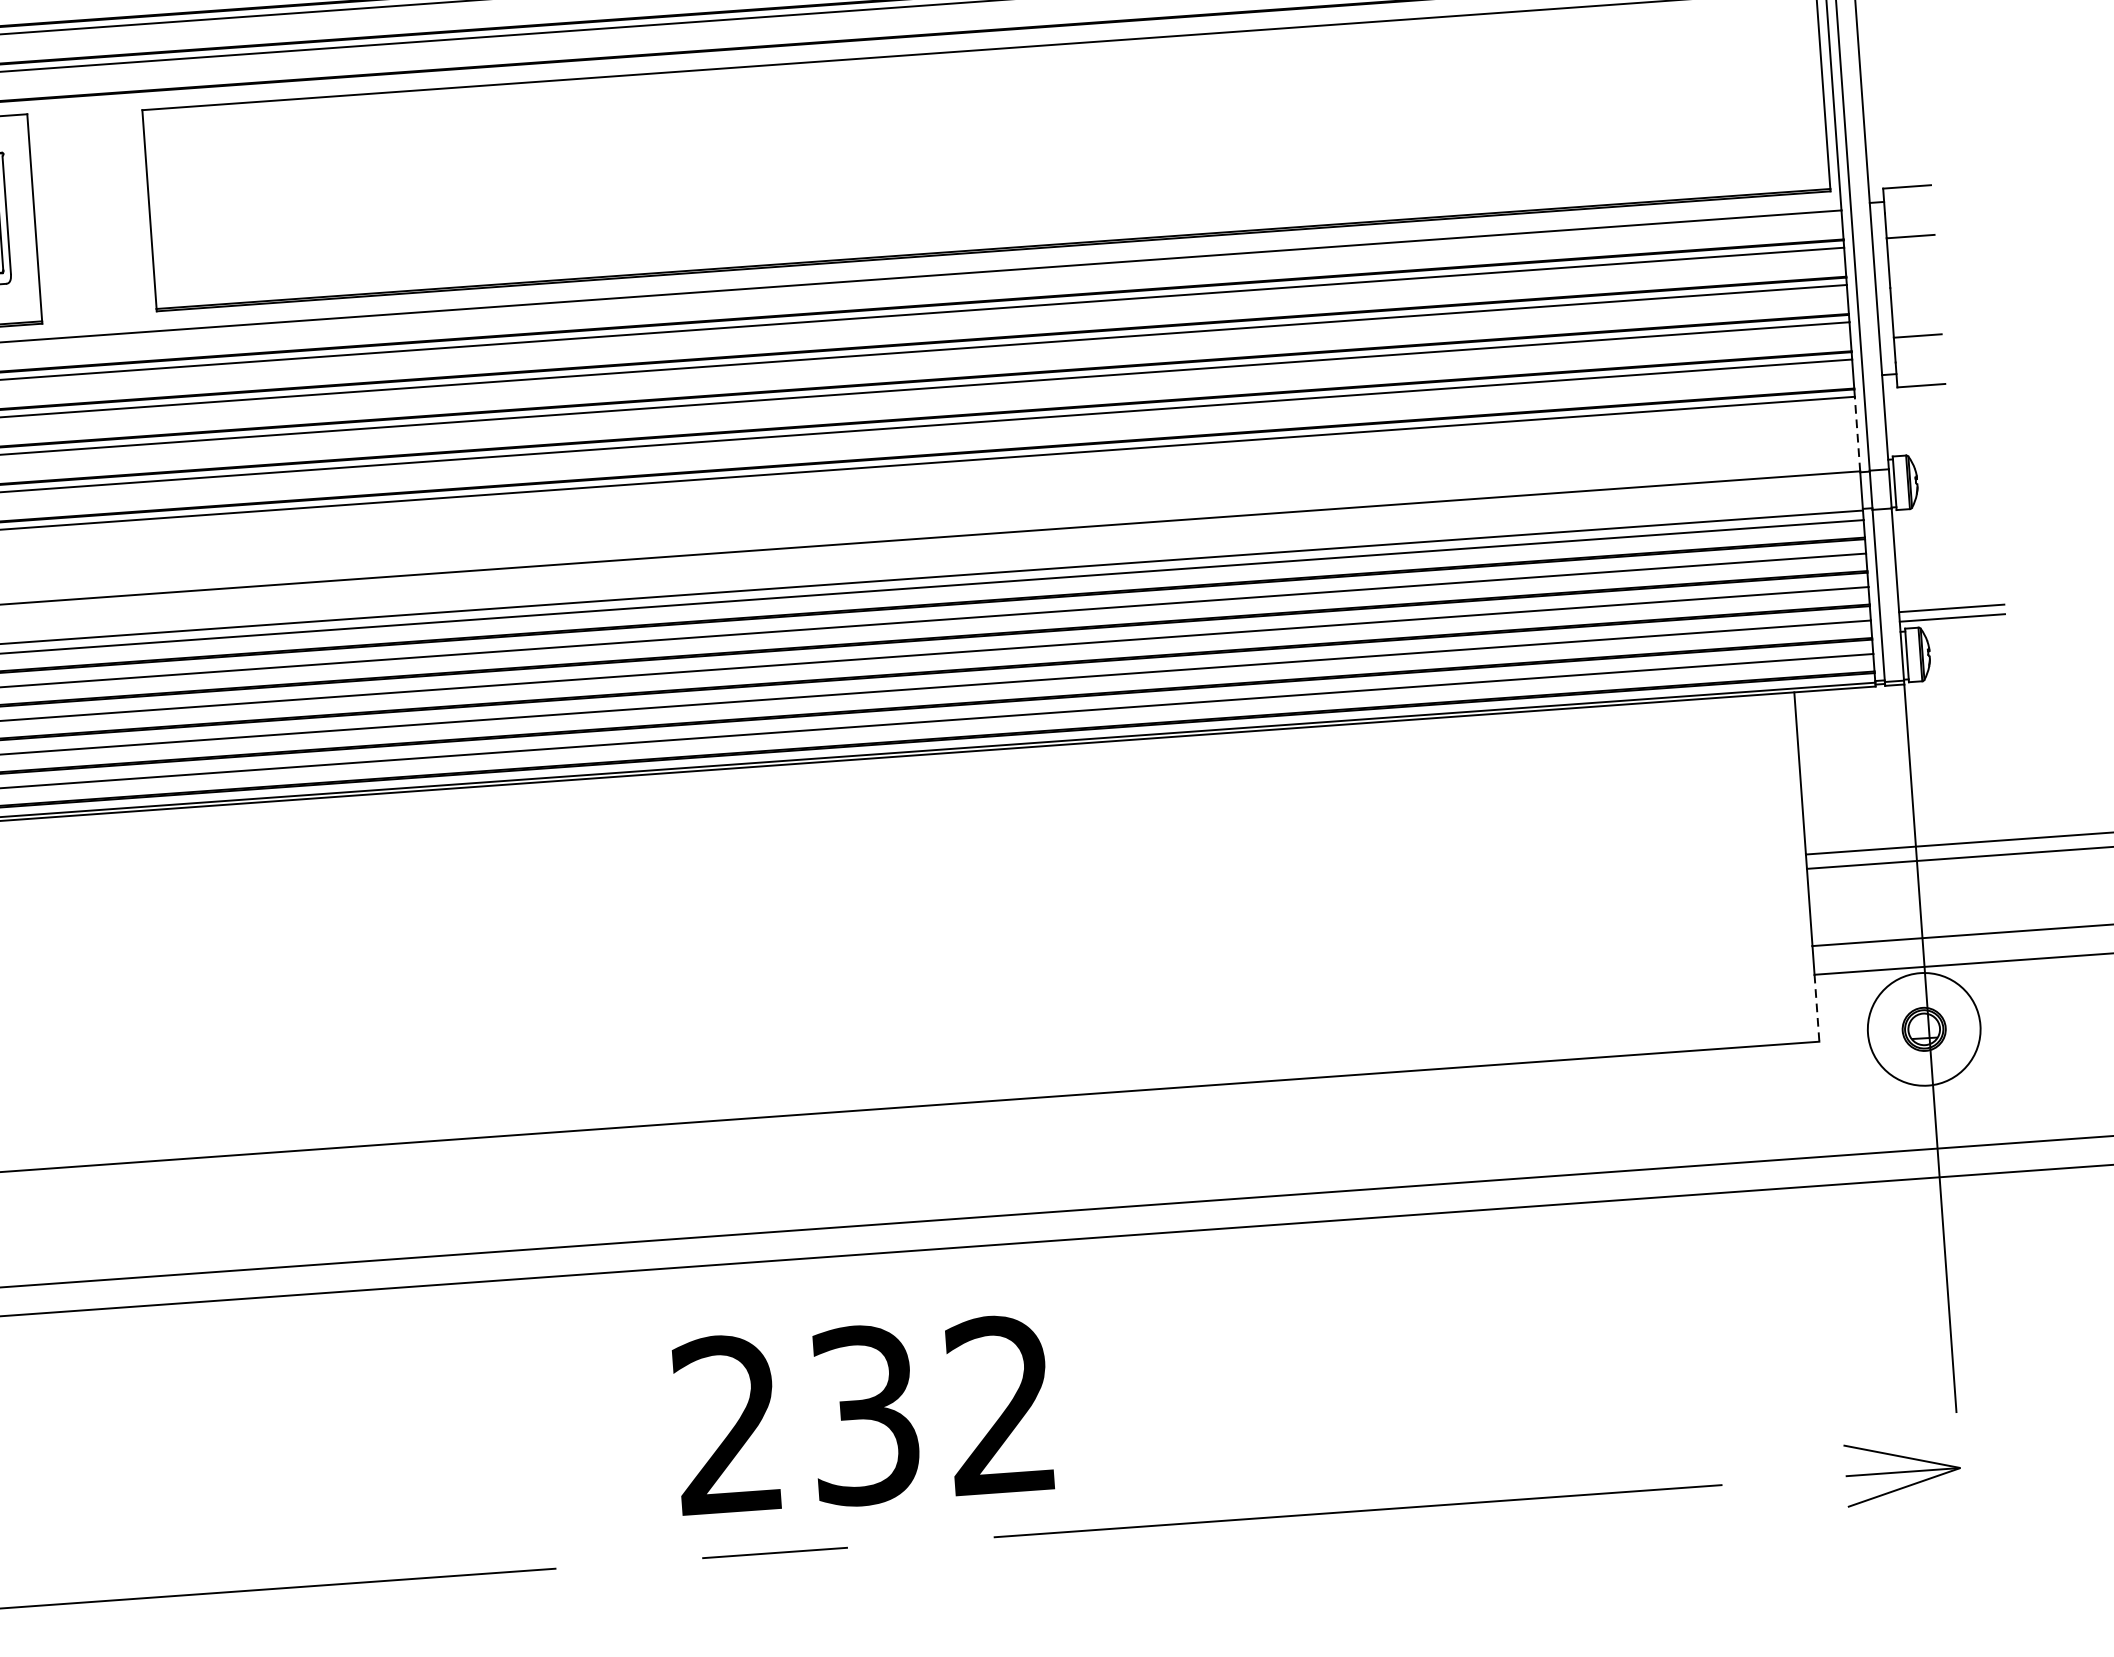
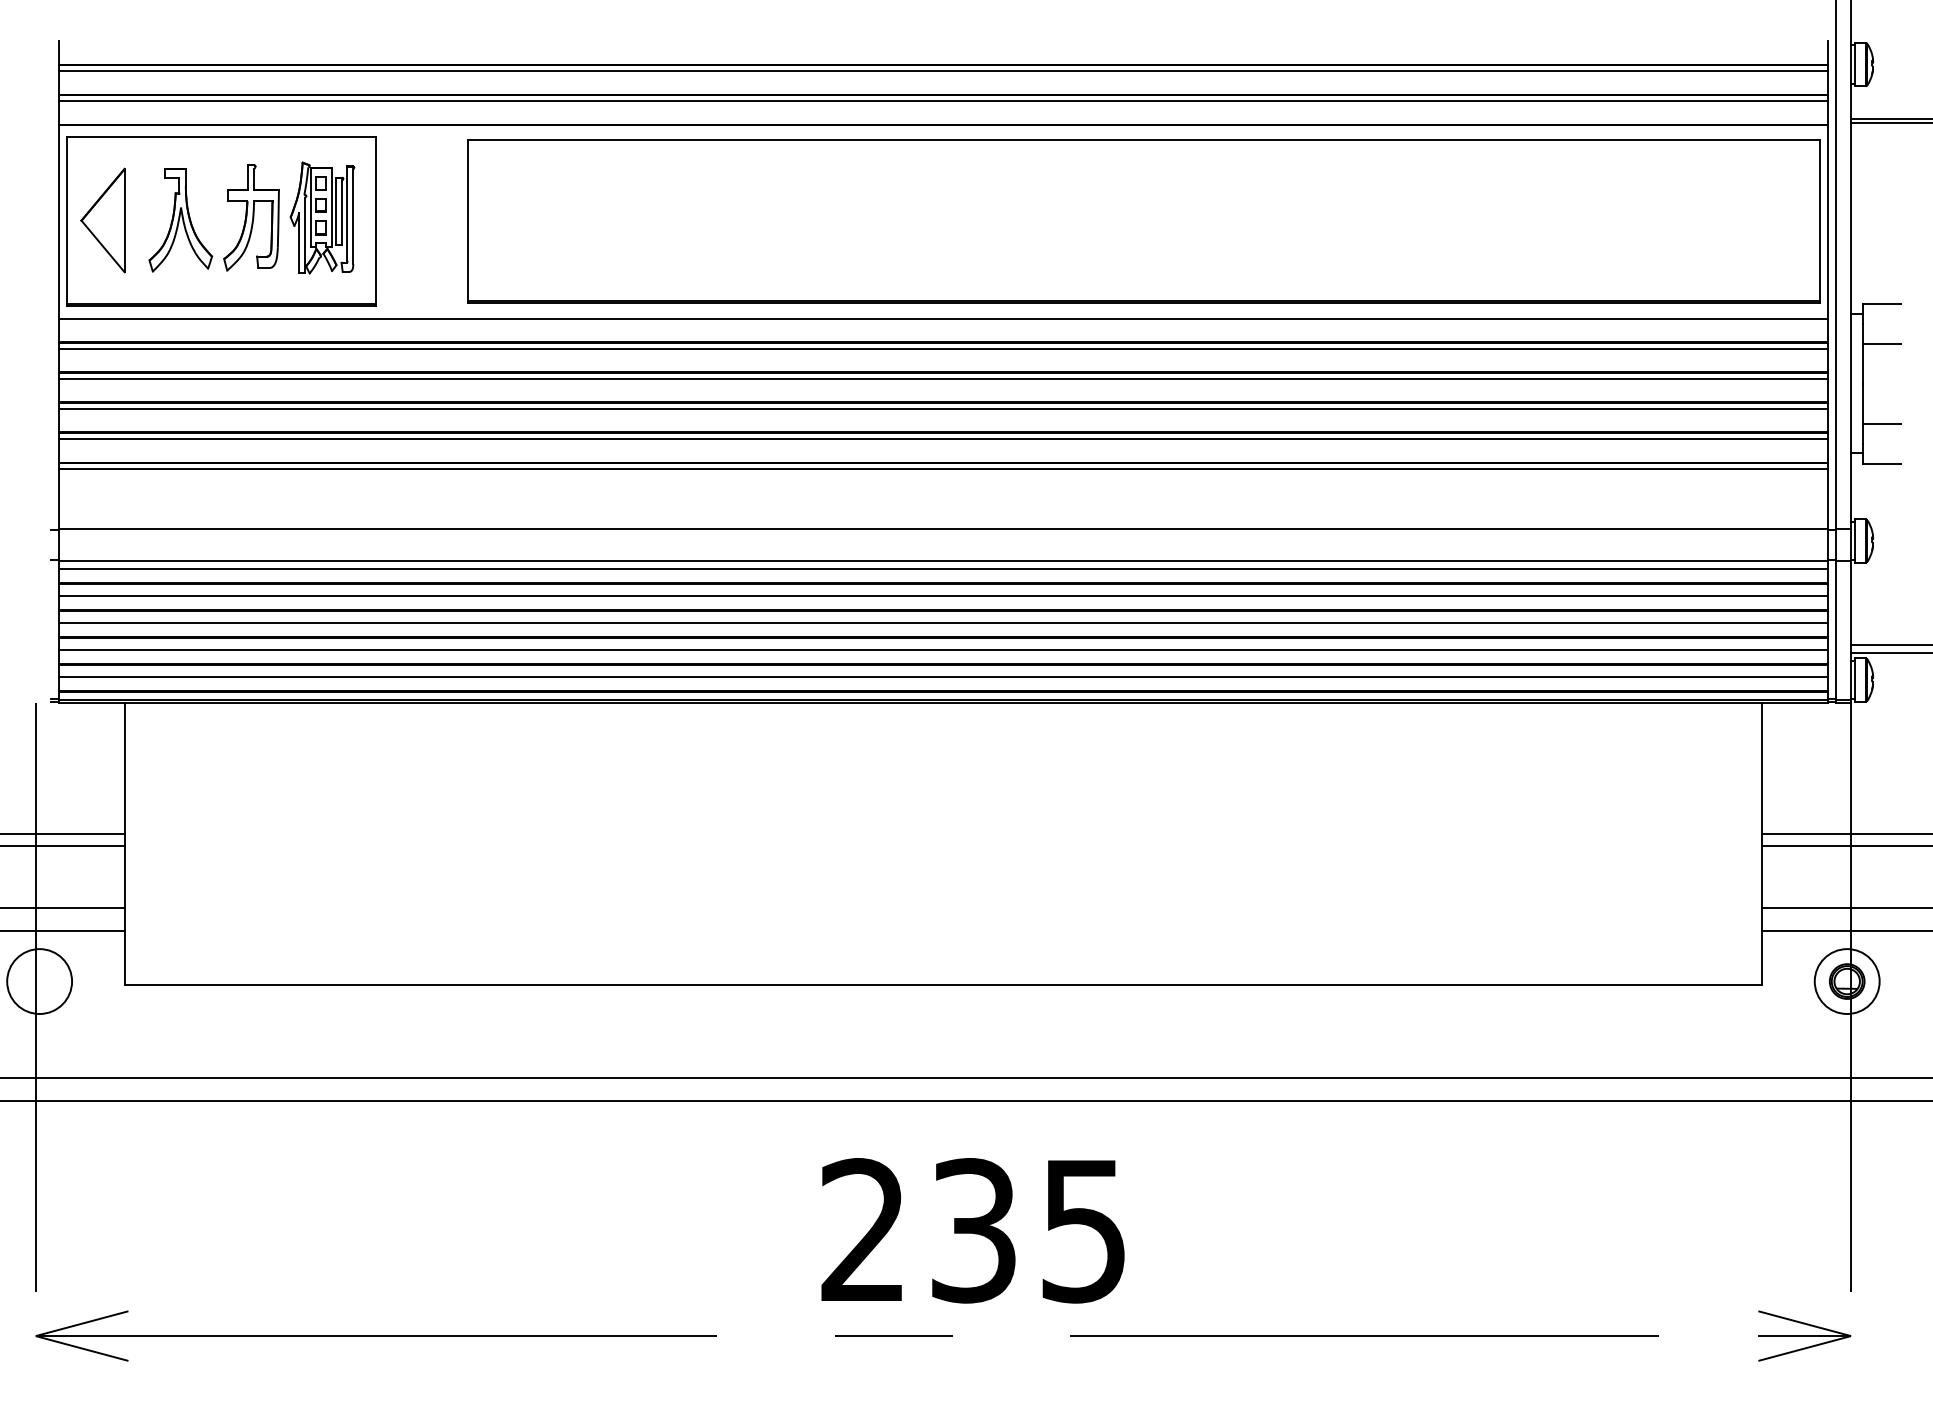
line: (1856, 433) -> (1827, 498), dashed -> solid
line: (1817, 1008) -> (1762, 958), dashed -> solid
circle: (1923, 1029) -> (1846, 981), size x0.71
text: (1000, 1405) -> (1083, 1230), 232 -> 235

